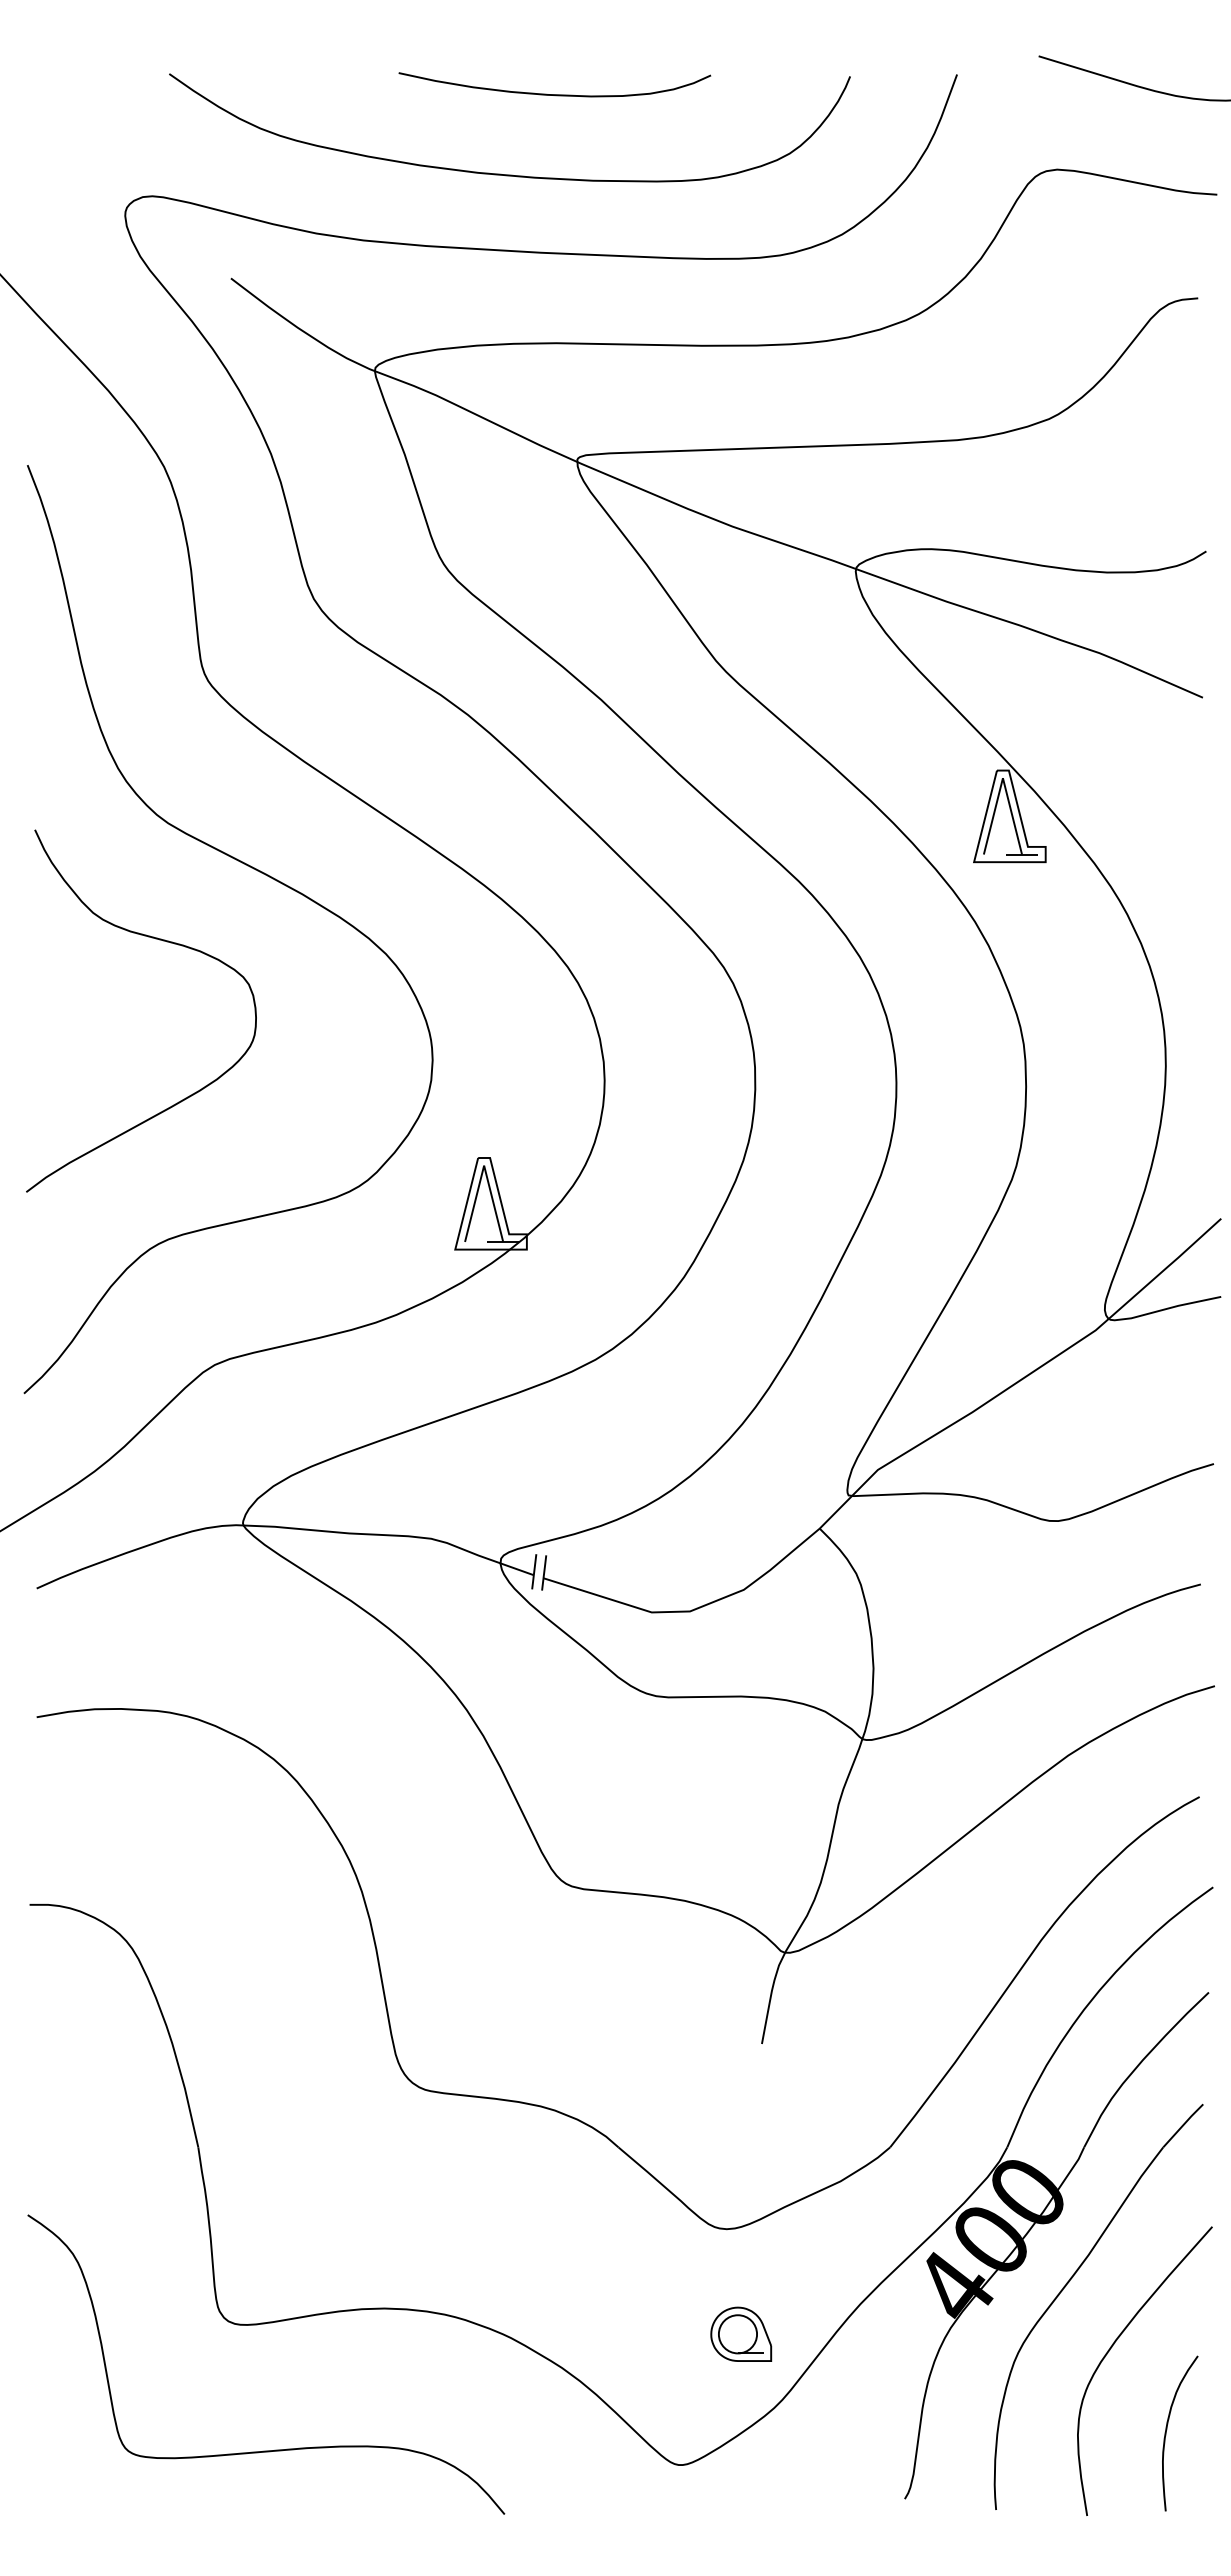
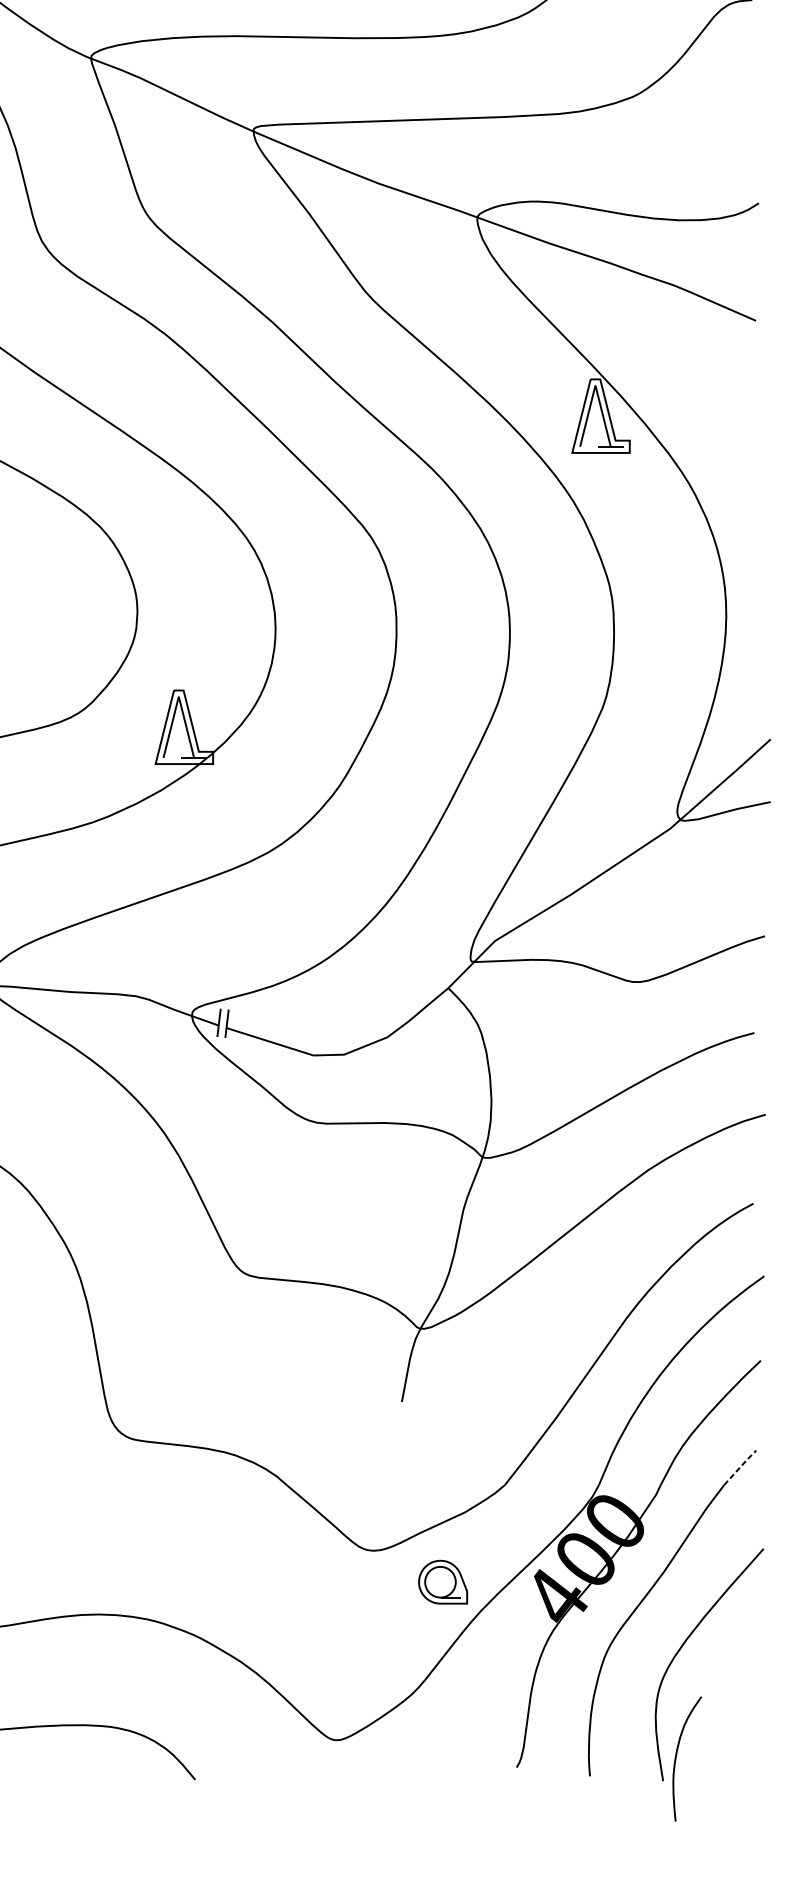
line: (1183, 2125) -> (740, 1467), solid -> dashed
part: (741, 2333) -> (443, 1581), moved
curve: (1167, 2429) -> (677, 1755), moved

